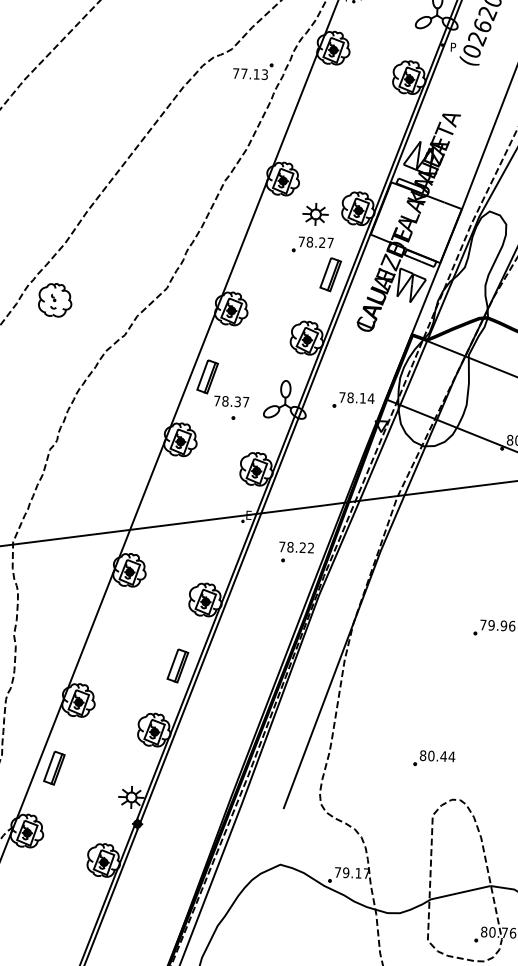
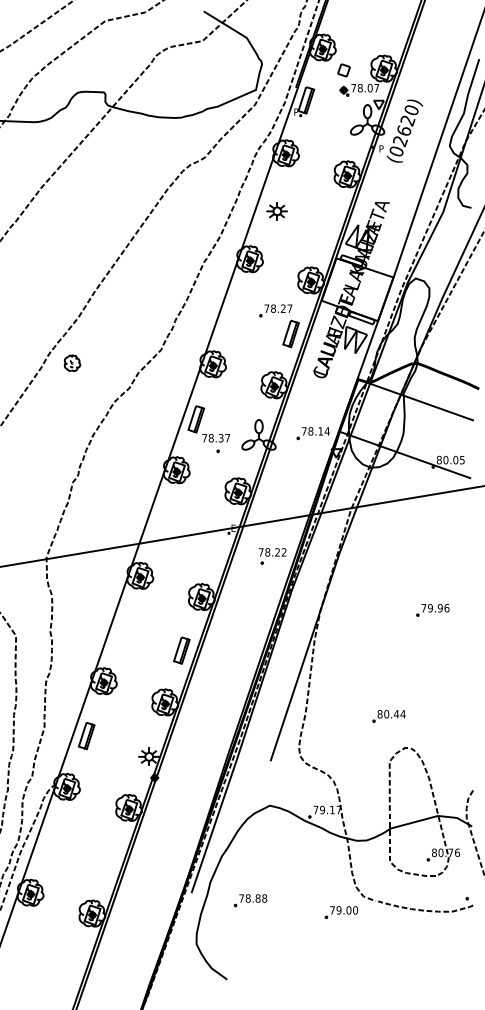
part: (252, 70) -> (222, 173), removed
part: (314, 214) -> (276, 211), moved
part: (55, 300) -> (72, 363), size x0.6

